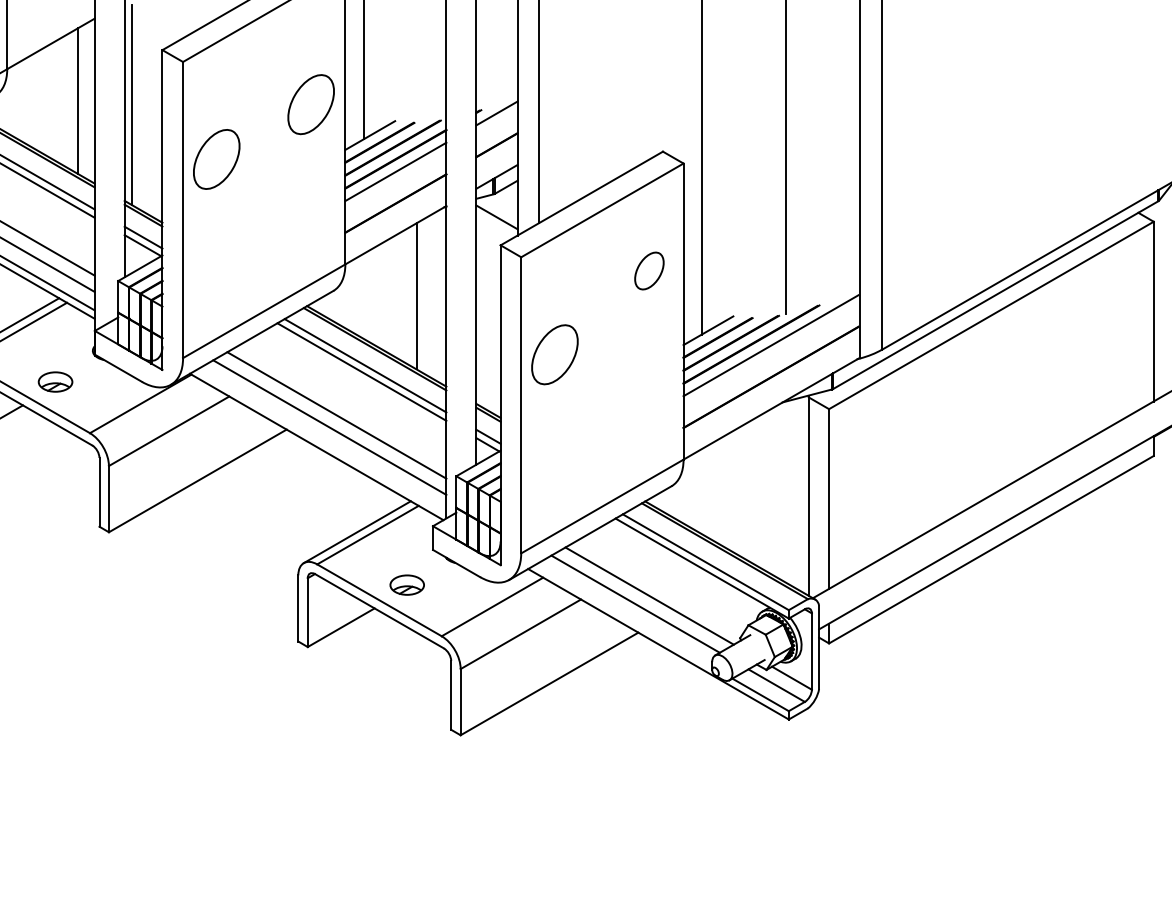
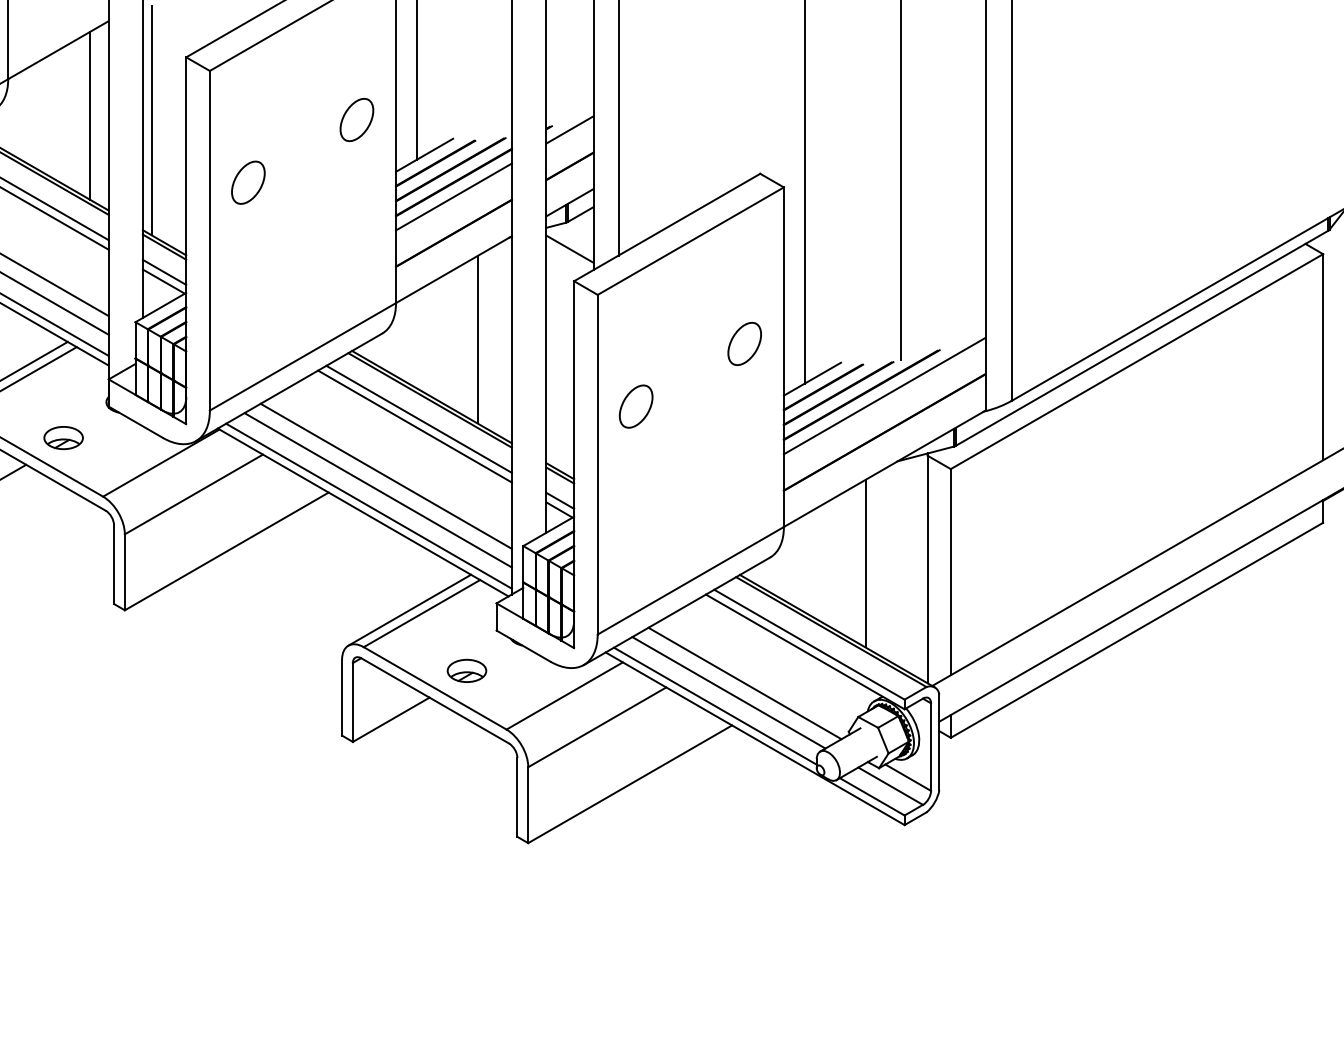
part: (311, 104) -> (357, 119), size x0.62
part: (216, 159) -> (248, 182), size x0.62
part: (649, 270) -> (744, 343), moved
part: (554, 354) -> (635, 406), size x0.62
line: (321, 441) -> (368, 506), added
line: (754, 491) -> (865, 563), added
line: (623, 615) -> (715, 705), added

